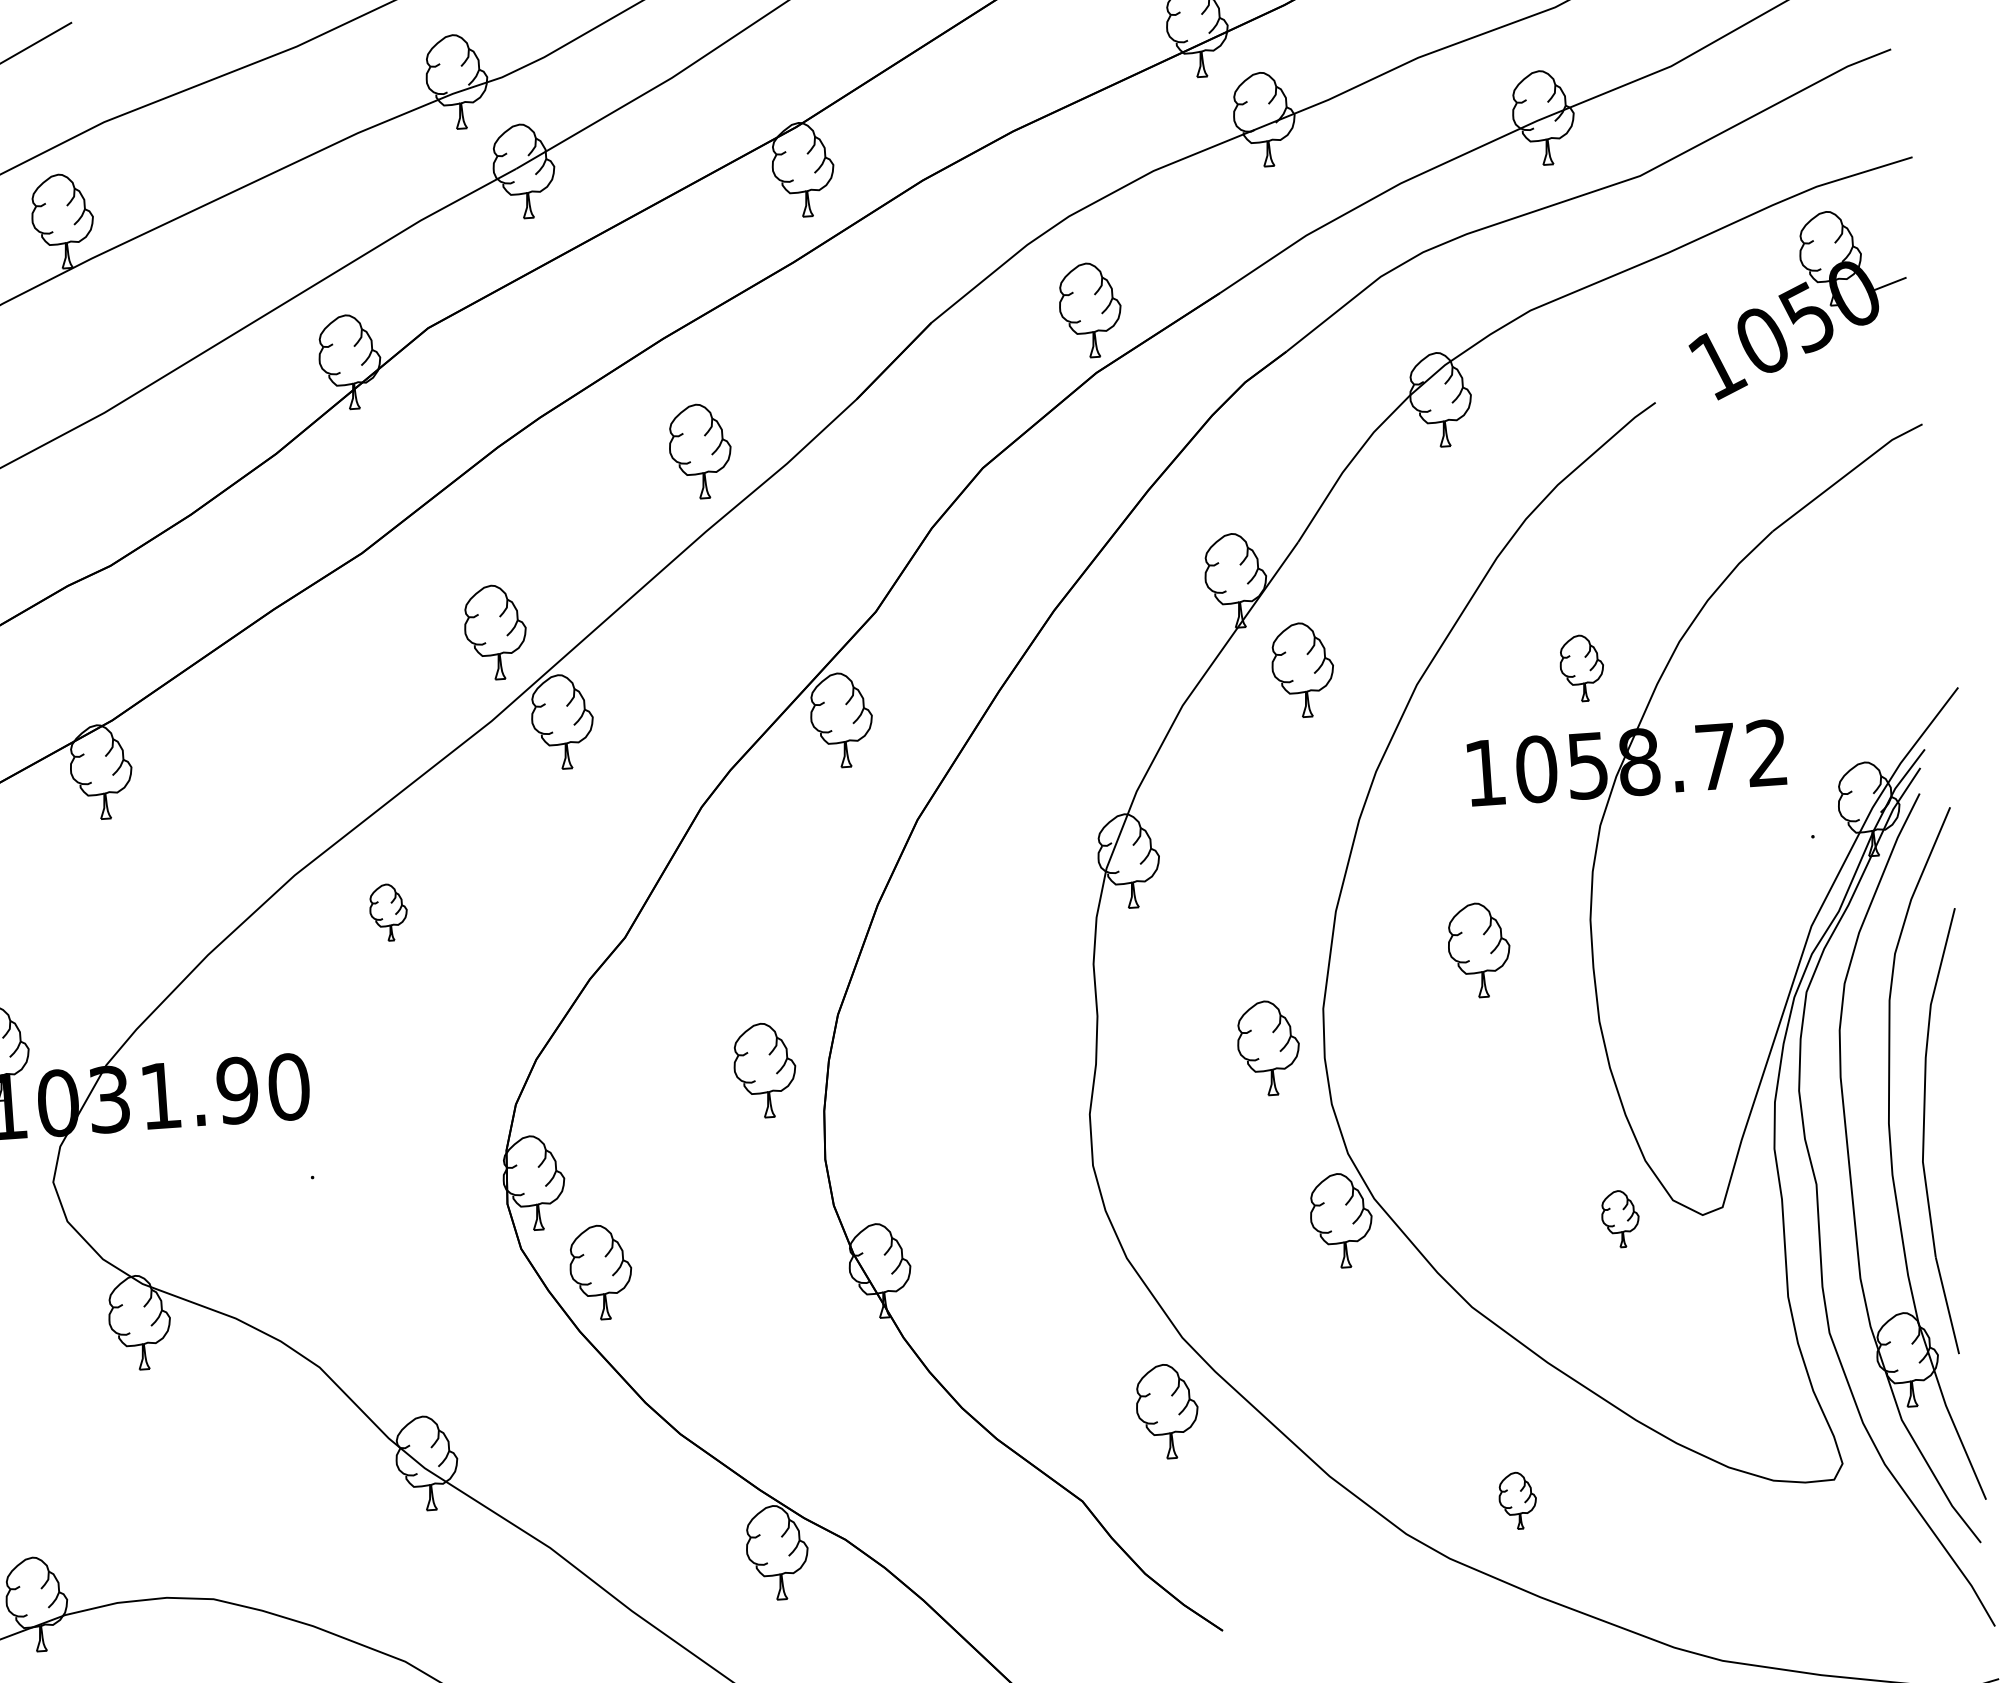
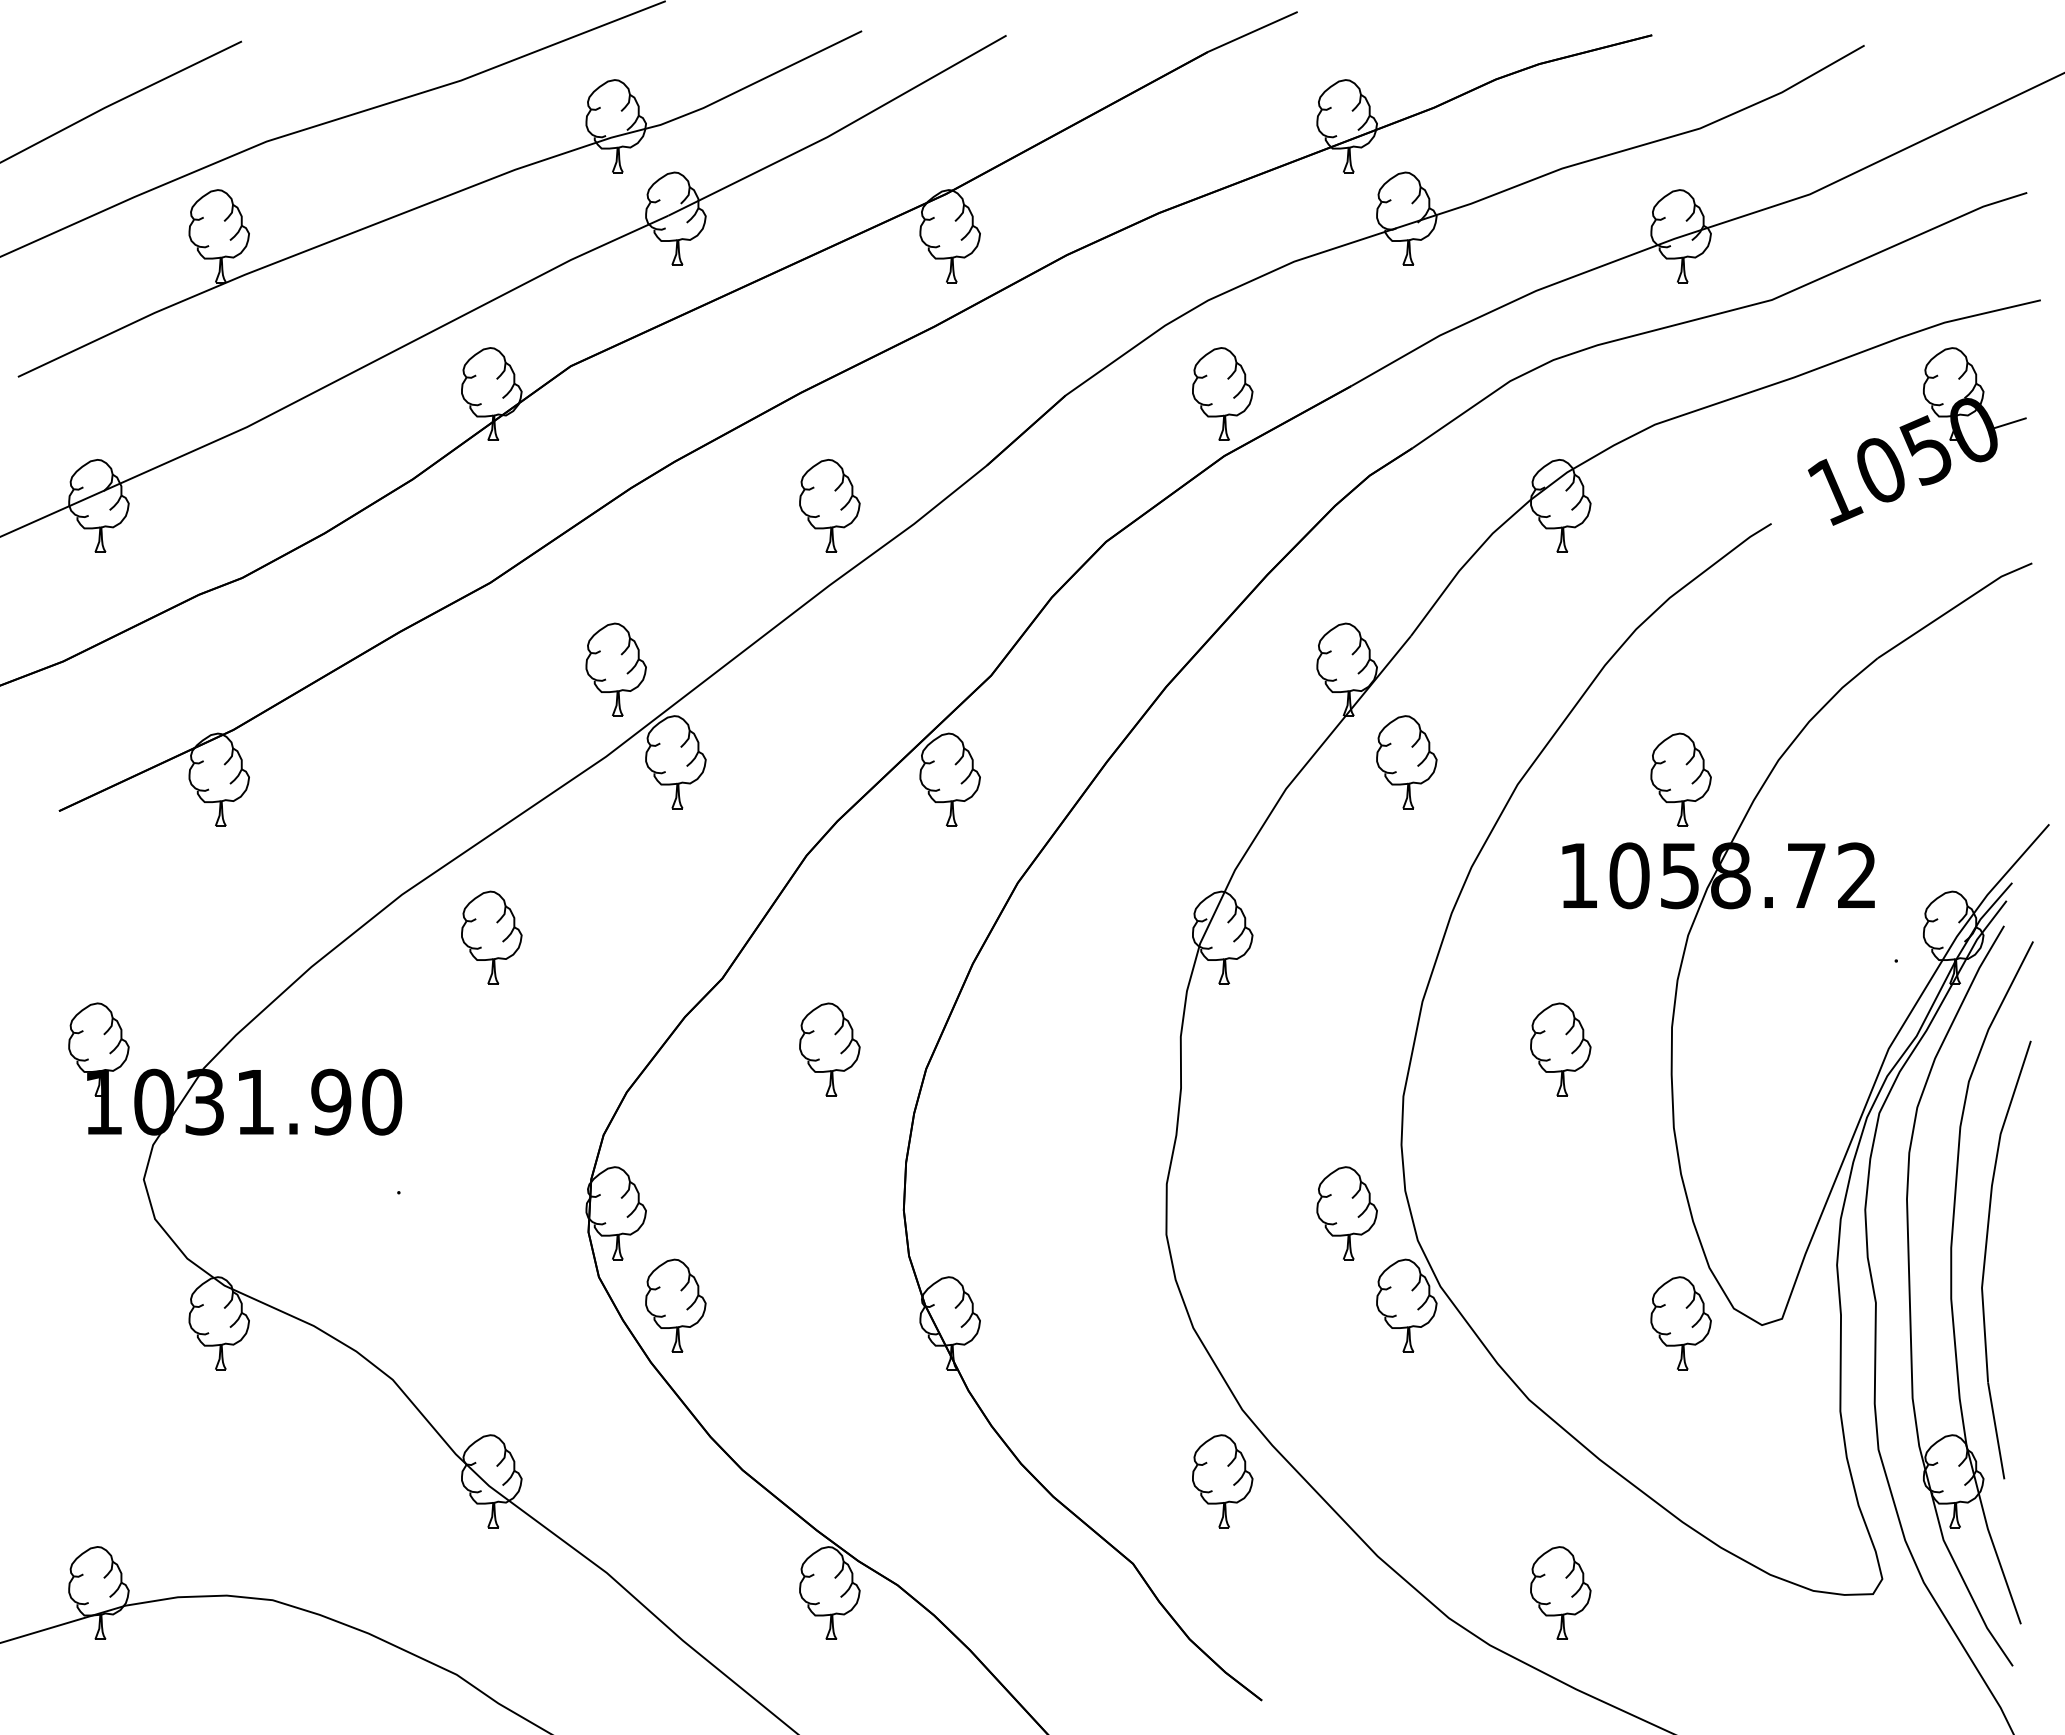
part: (1581, 668) -> (1680, 779), size x1.43
part: (388, 912) -> (491, 937), size x1.67
part: (1268, 1048) -> (1346, 1213), moved
part: (764, 1070) -> (829, 1049), moved
part: (1620, 1219) -> (1680, 1323), size x1.67
part: (1517, 1500) -> (1560, 1592), size x1.67

